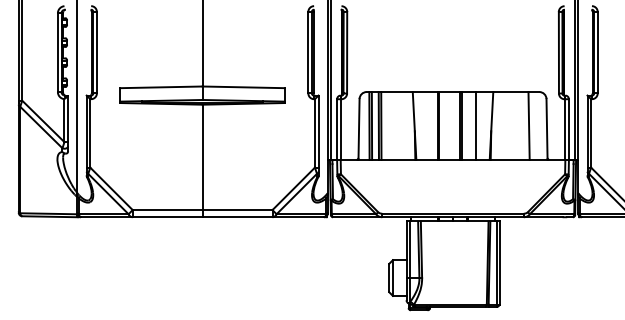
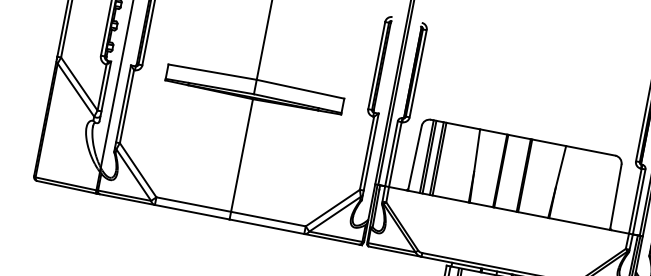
line: (475, 126) -> (539, 179), removed
line: (528, 126) -> (596, 190), removed

